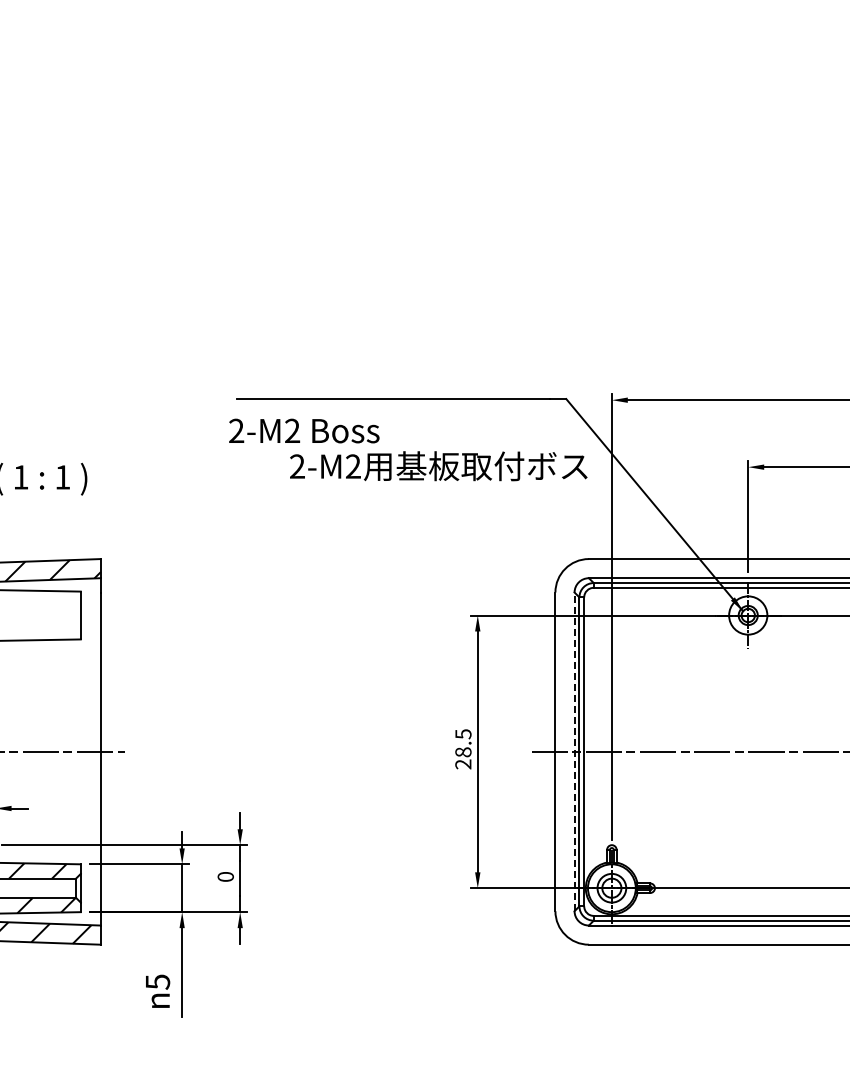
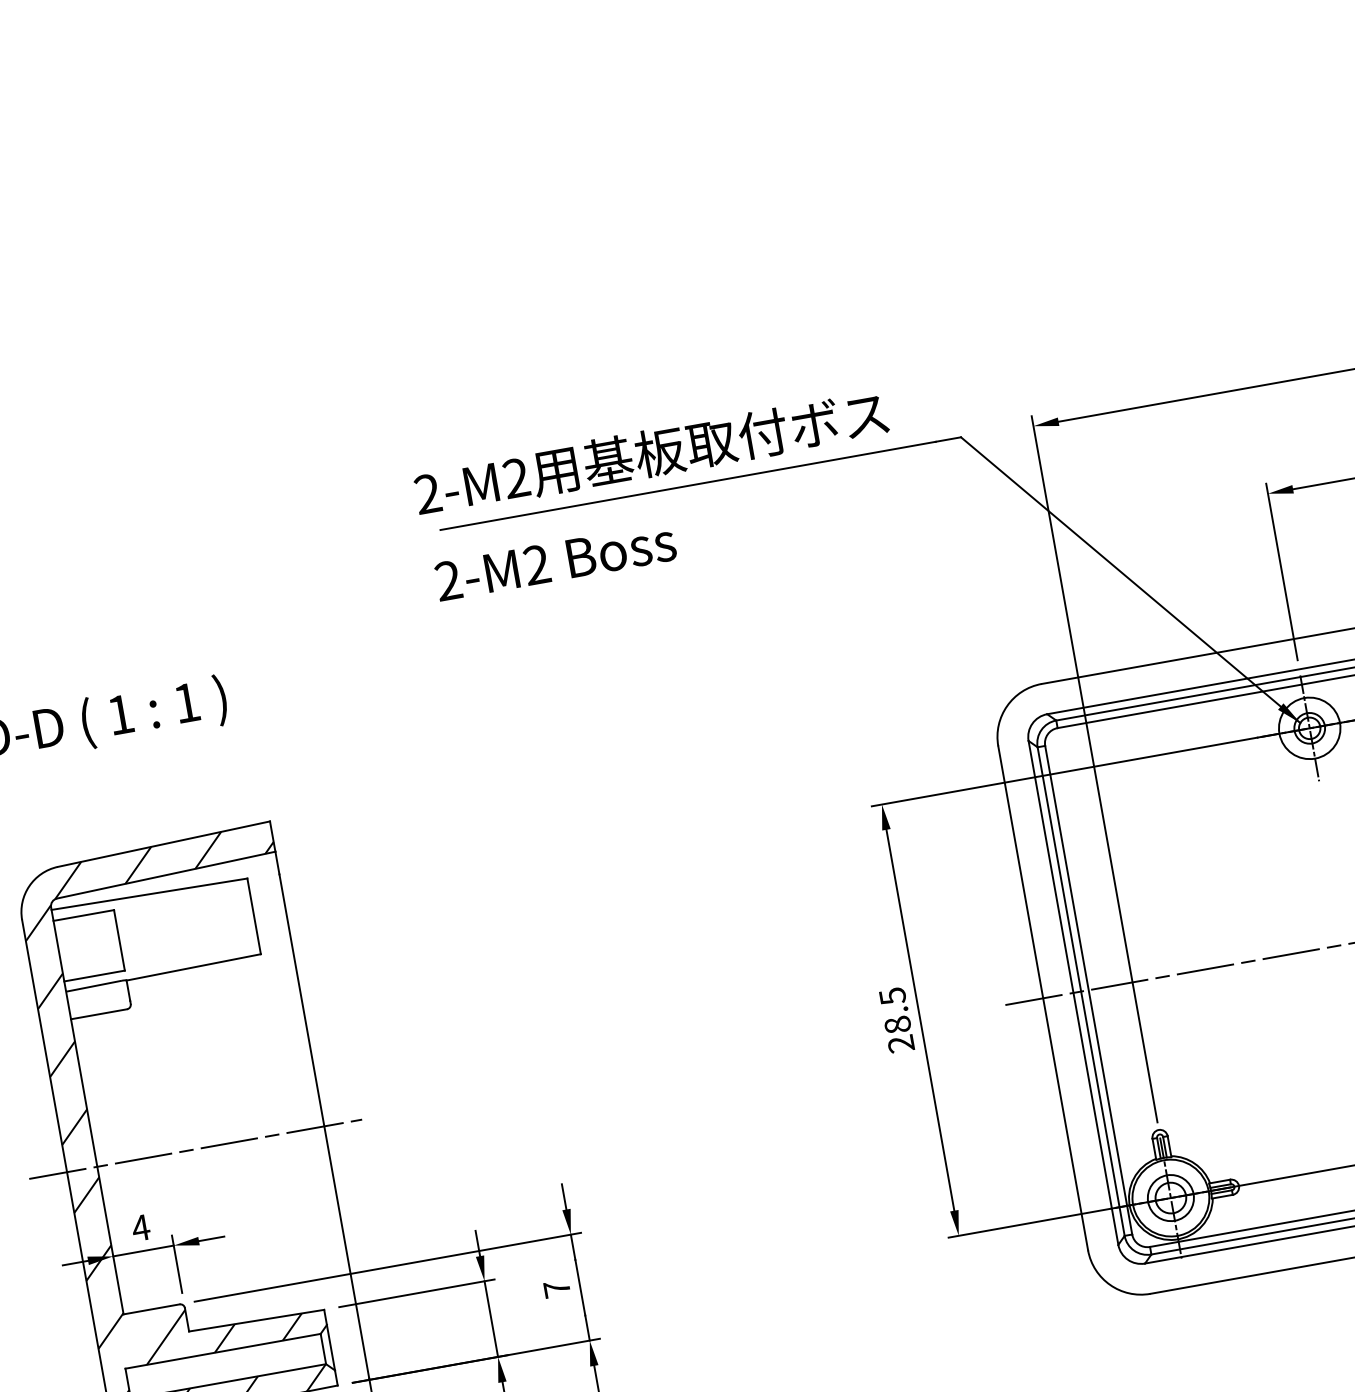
text: (438, 466) -> (651, 454), moved
line: (574, 751) -> (1073, 992), dashed -> solid
text: (225, 876) -> (556, 1288), 0 -> 7

